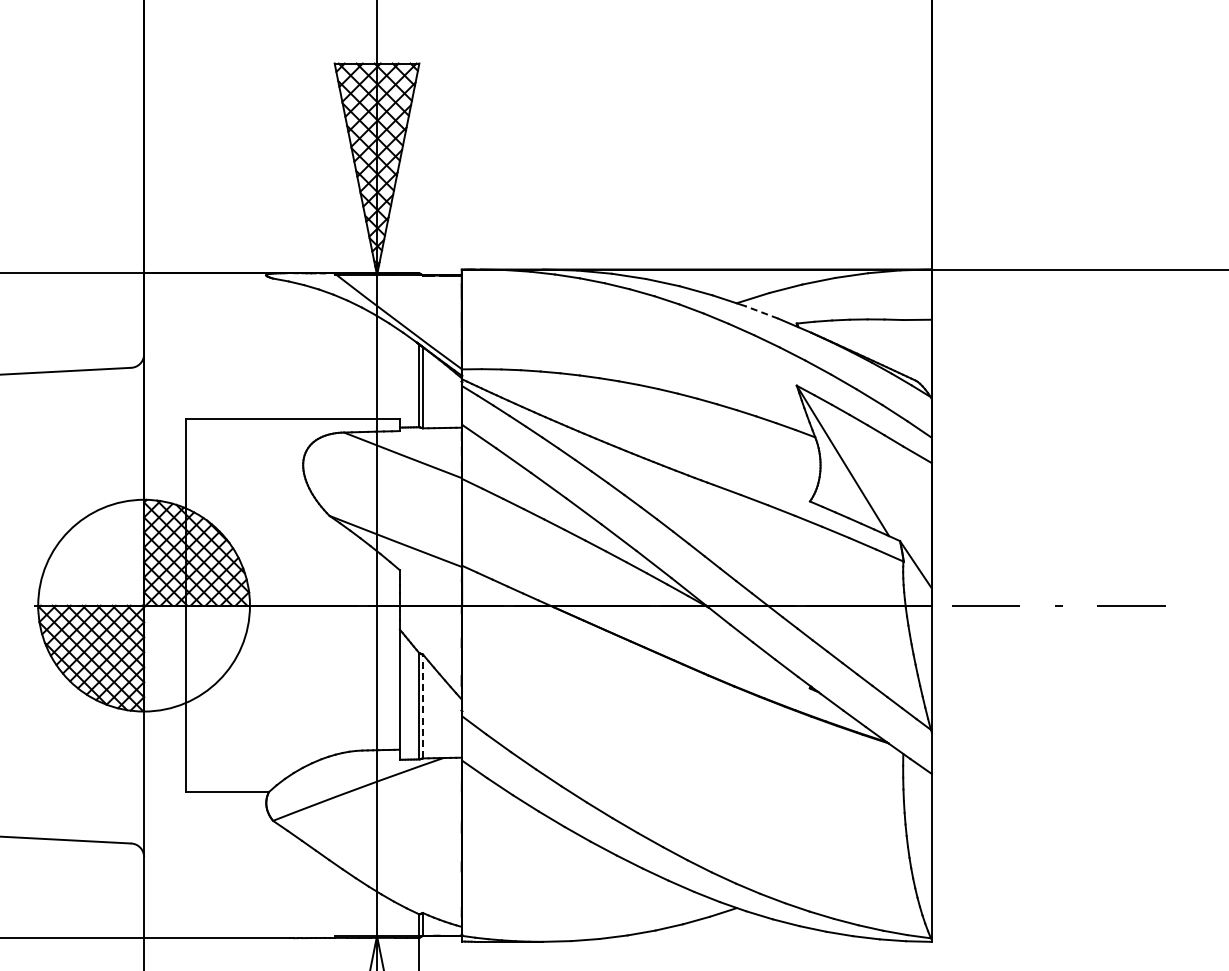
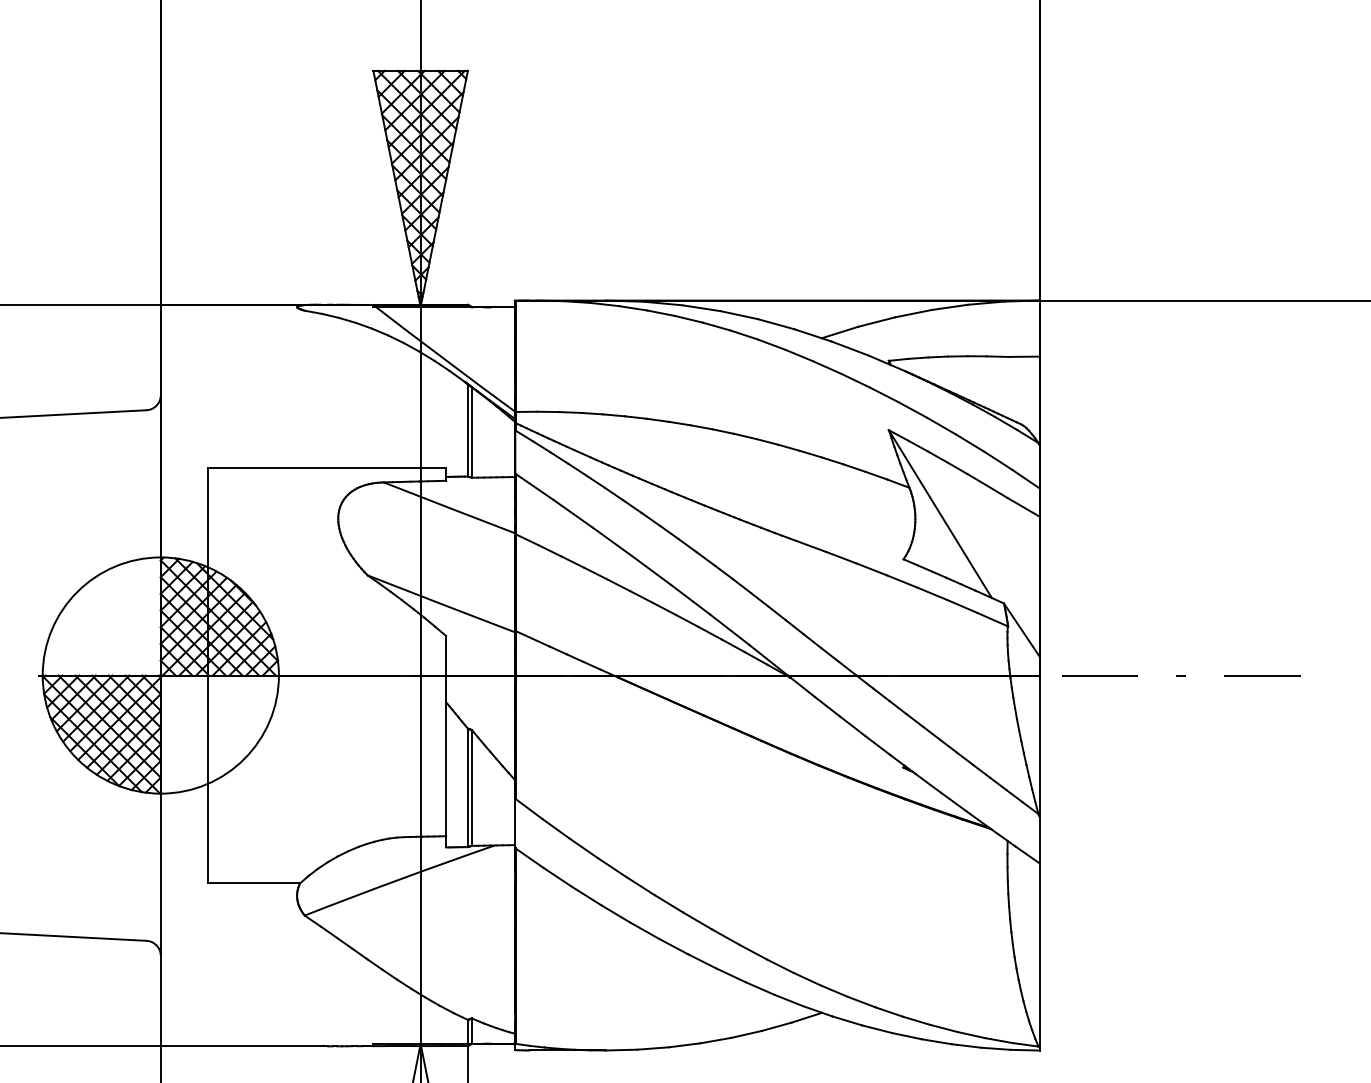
line: (761, 312) -> (849, 348), dashed -> solid
line: (423, 706) -> (472, 788), dashed -> solid

